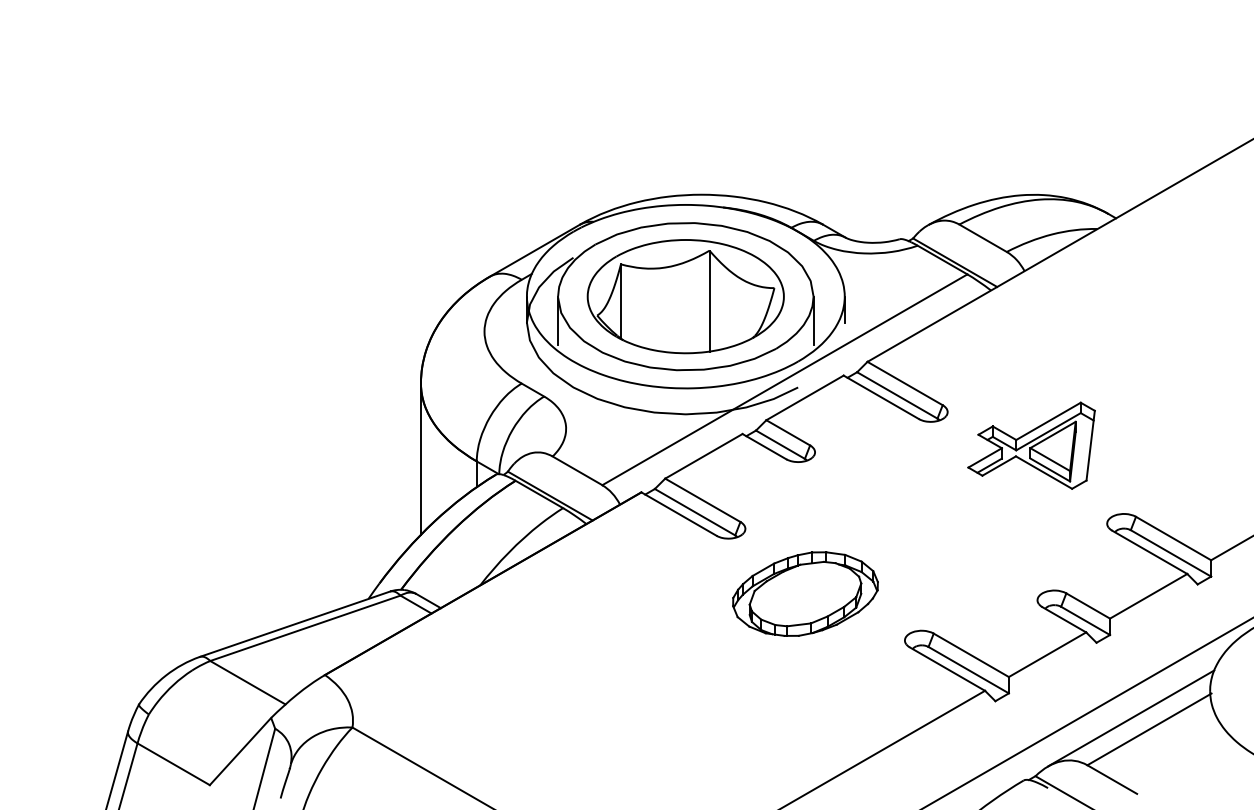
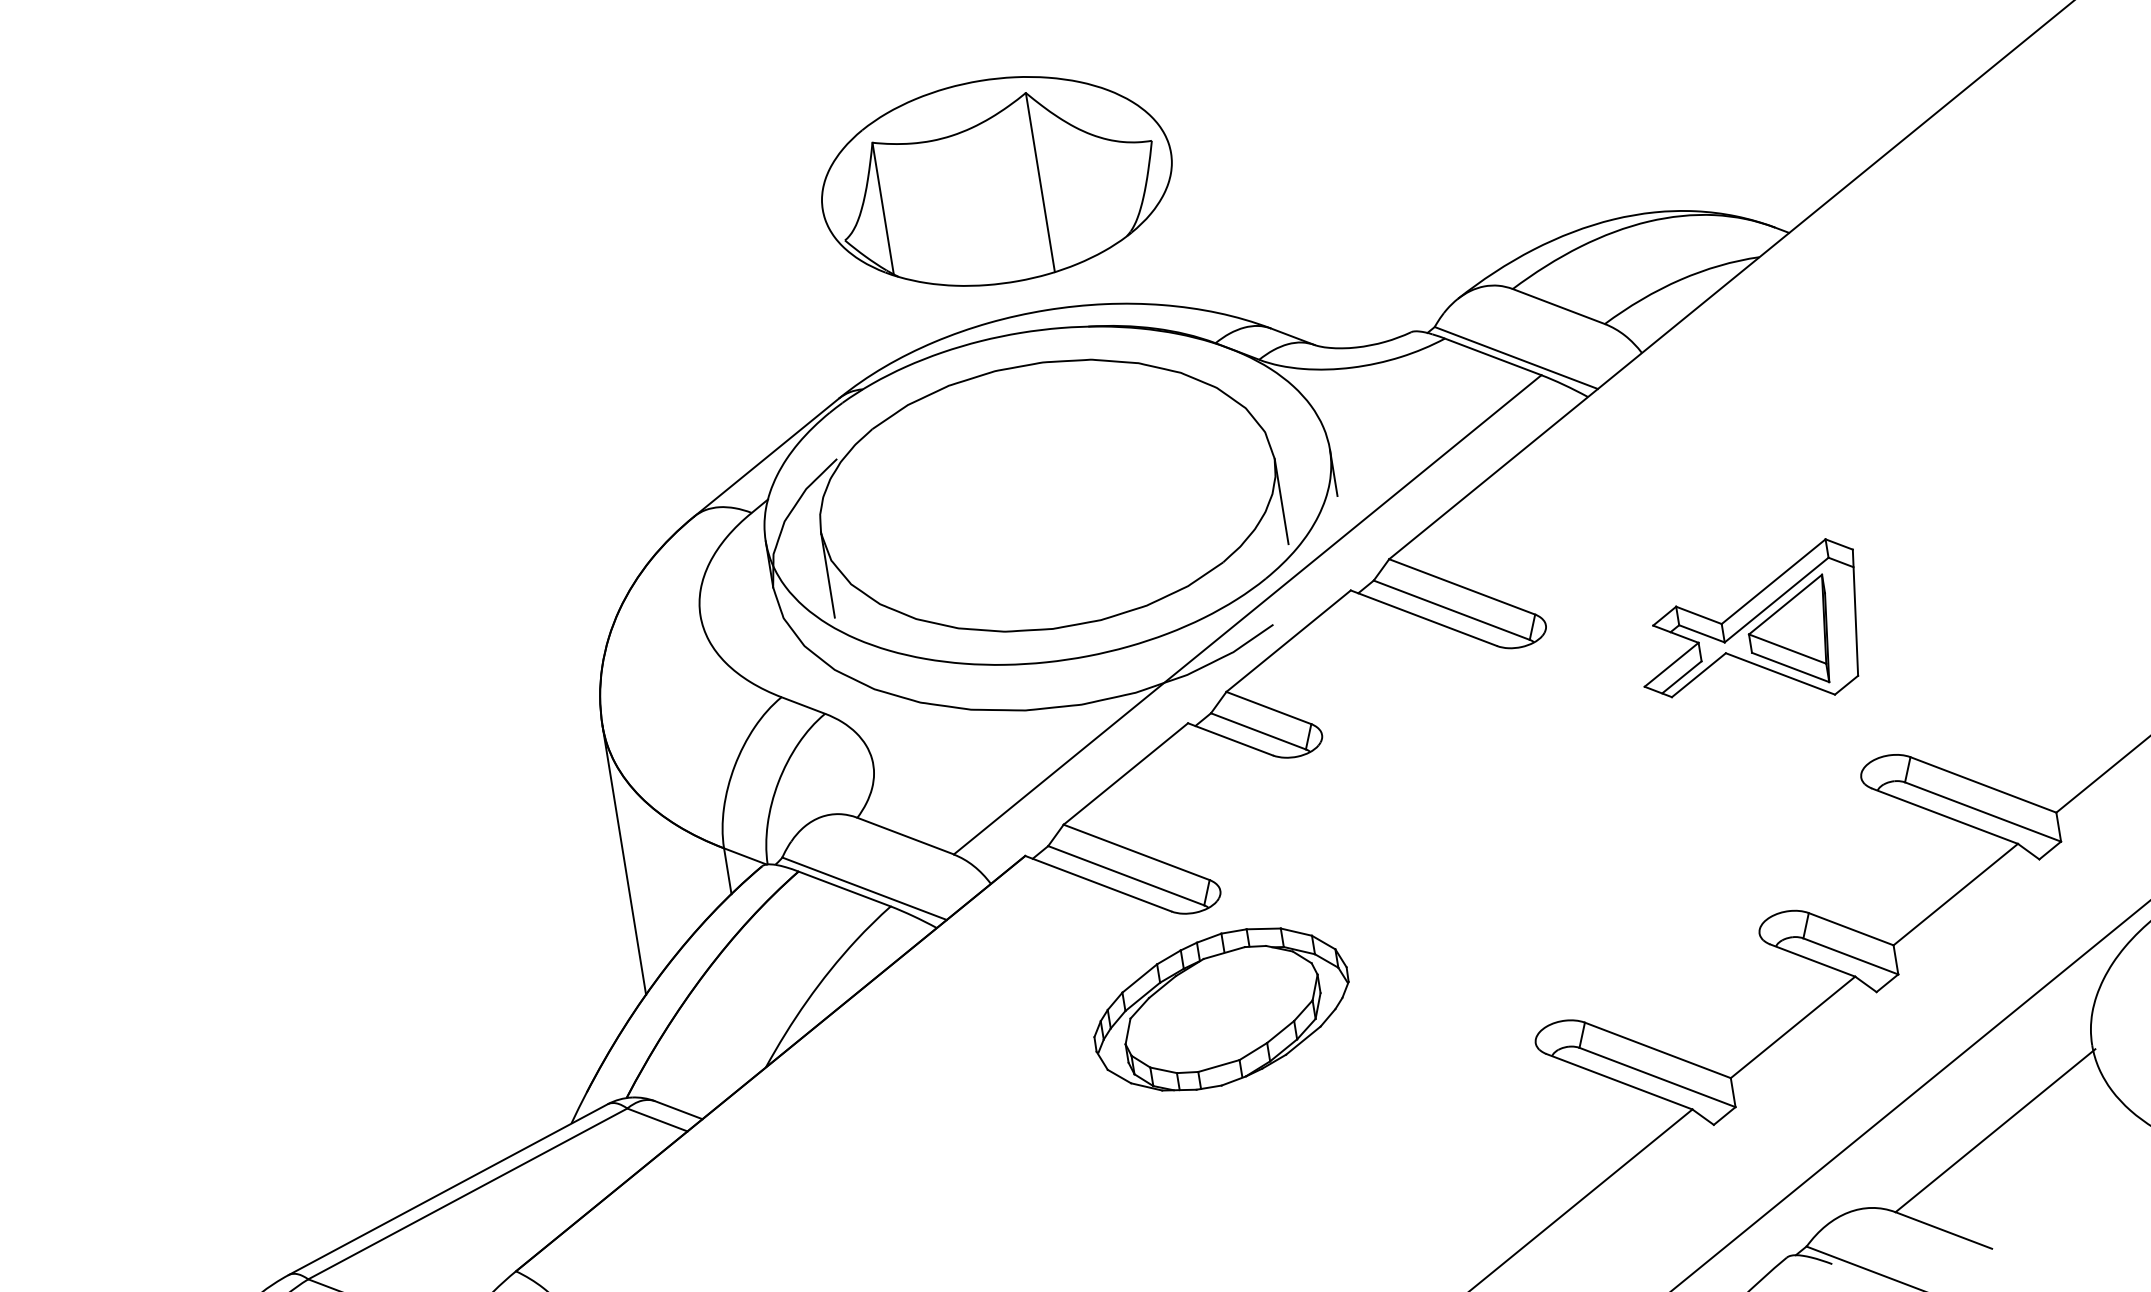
part: (685, 296) -> (996, 181), moved
part: (1031, 445) -> (1750, 629), moved
part: (805, 593) -> (1221, 1008), moved
line: (1130, 718) -> (1958, 1116), removed

